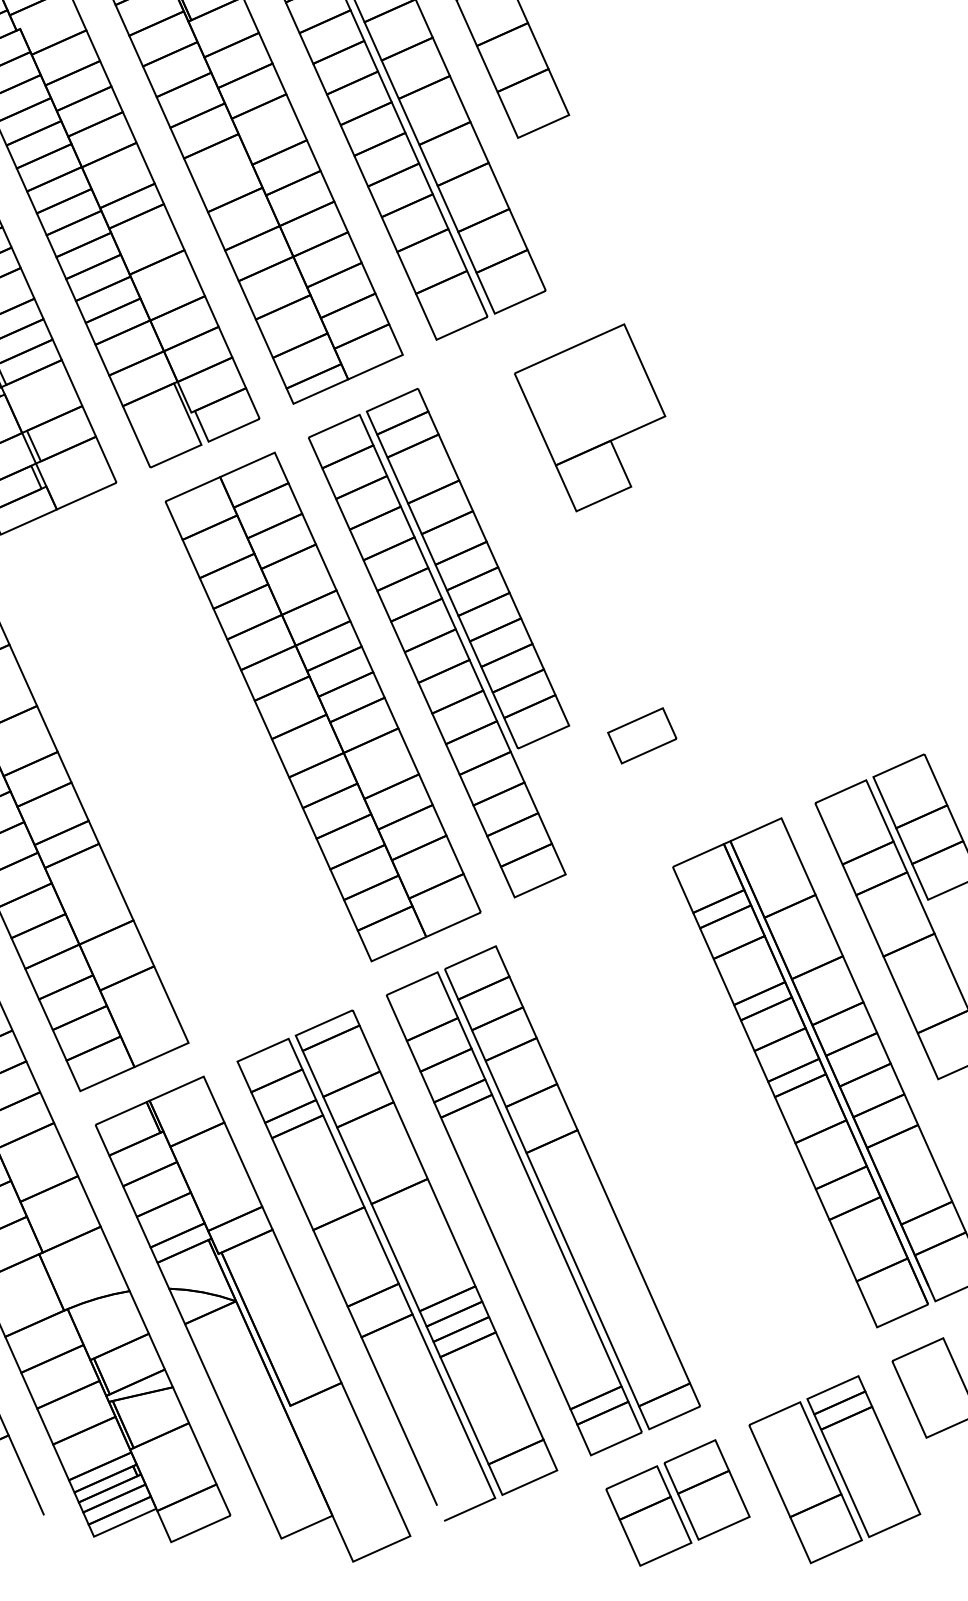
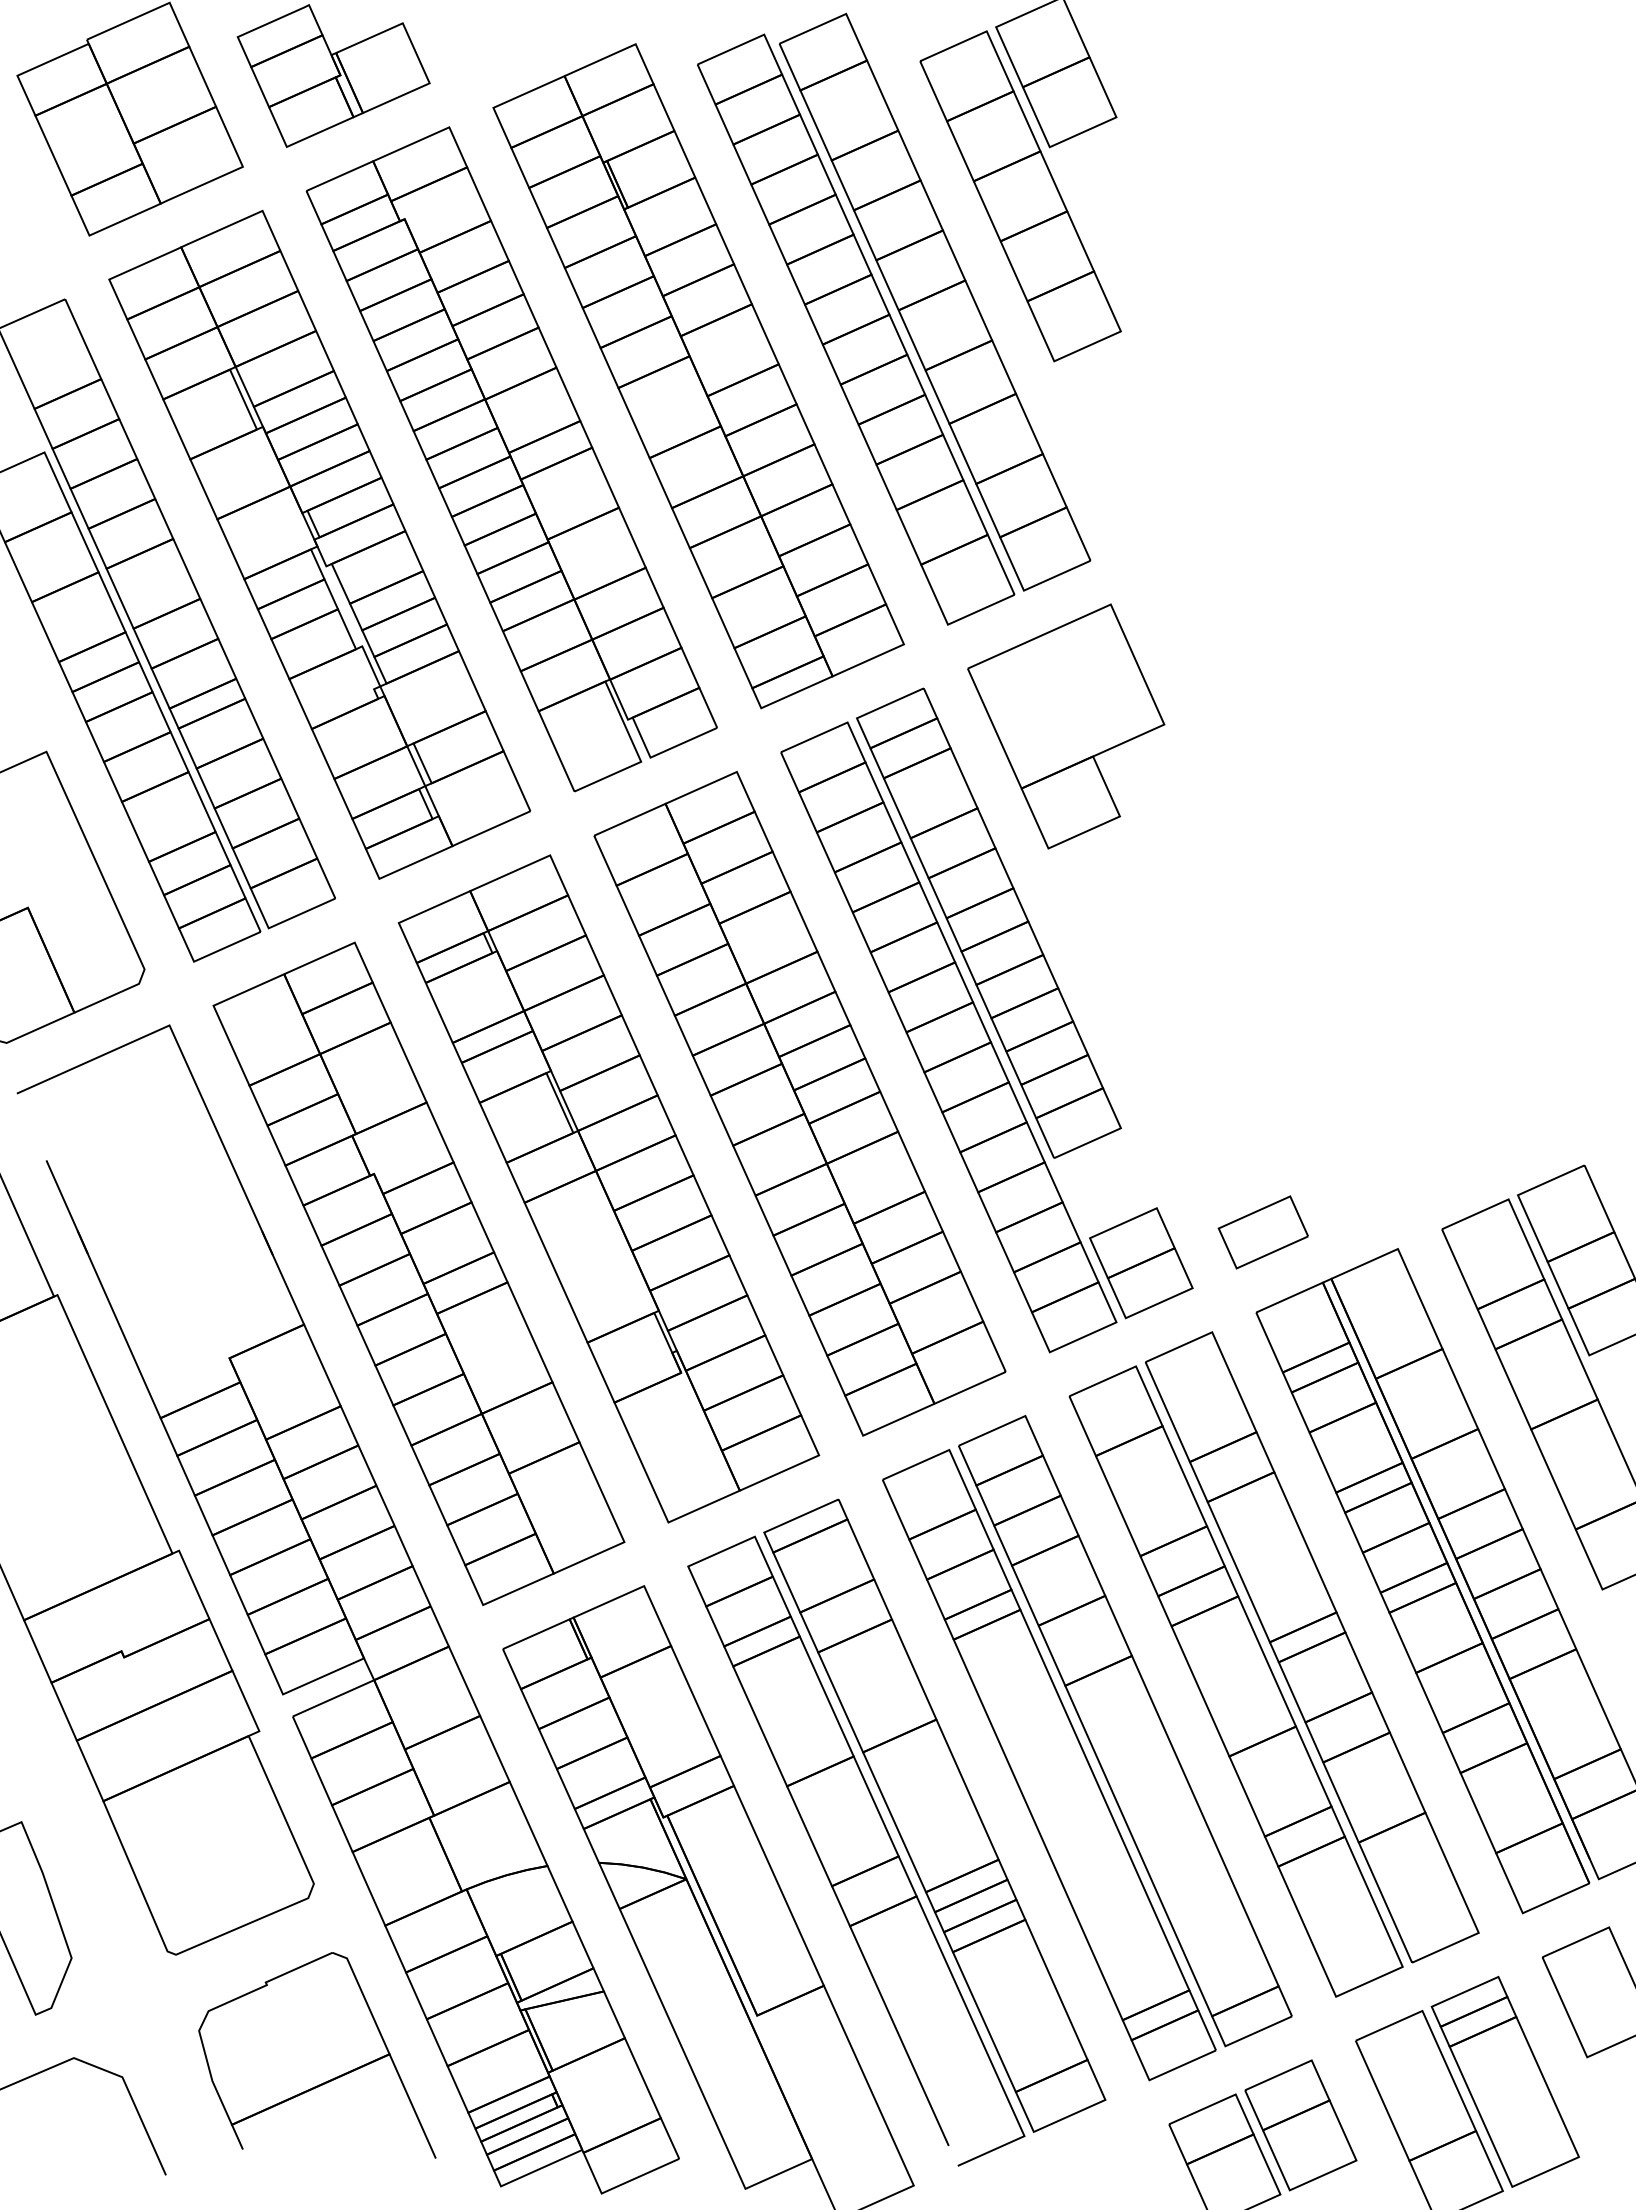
part: (590, 417) -> (1066, 726), moved
part: (641, 735) -> (1262, 1232), moved
part: (176, 771) -> (608, 1188), added
part: (584, 829) -> (1141, 1263), added
part: (686, 1136) -> (1273, 1664), added

